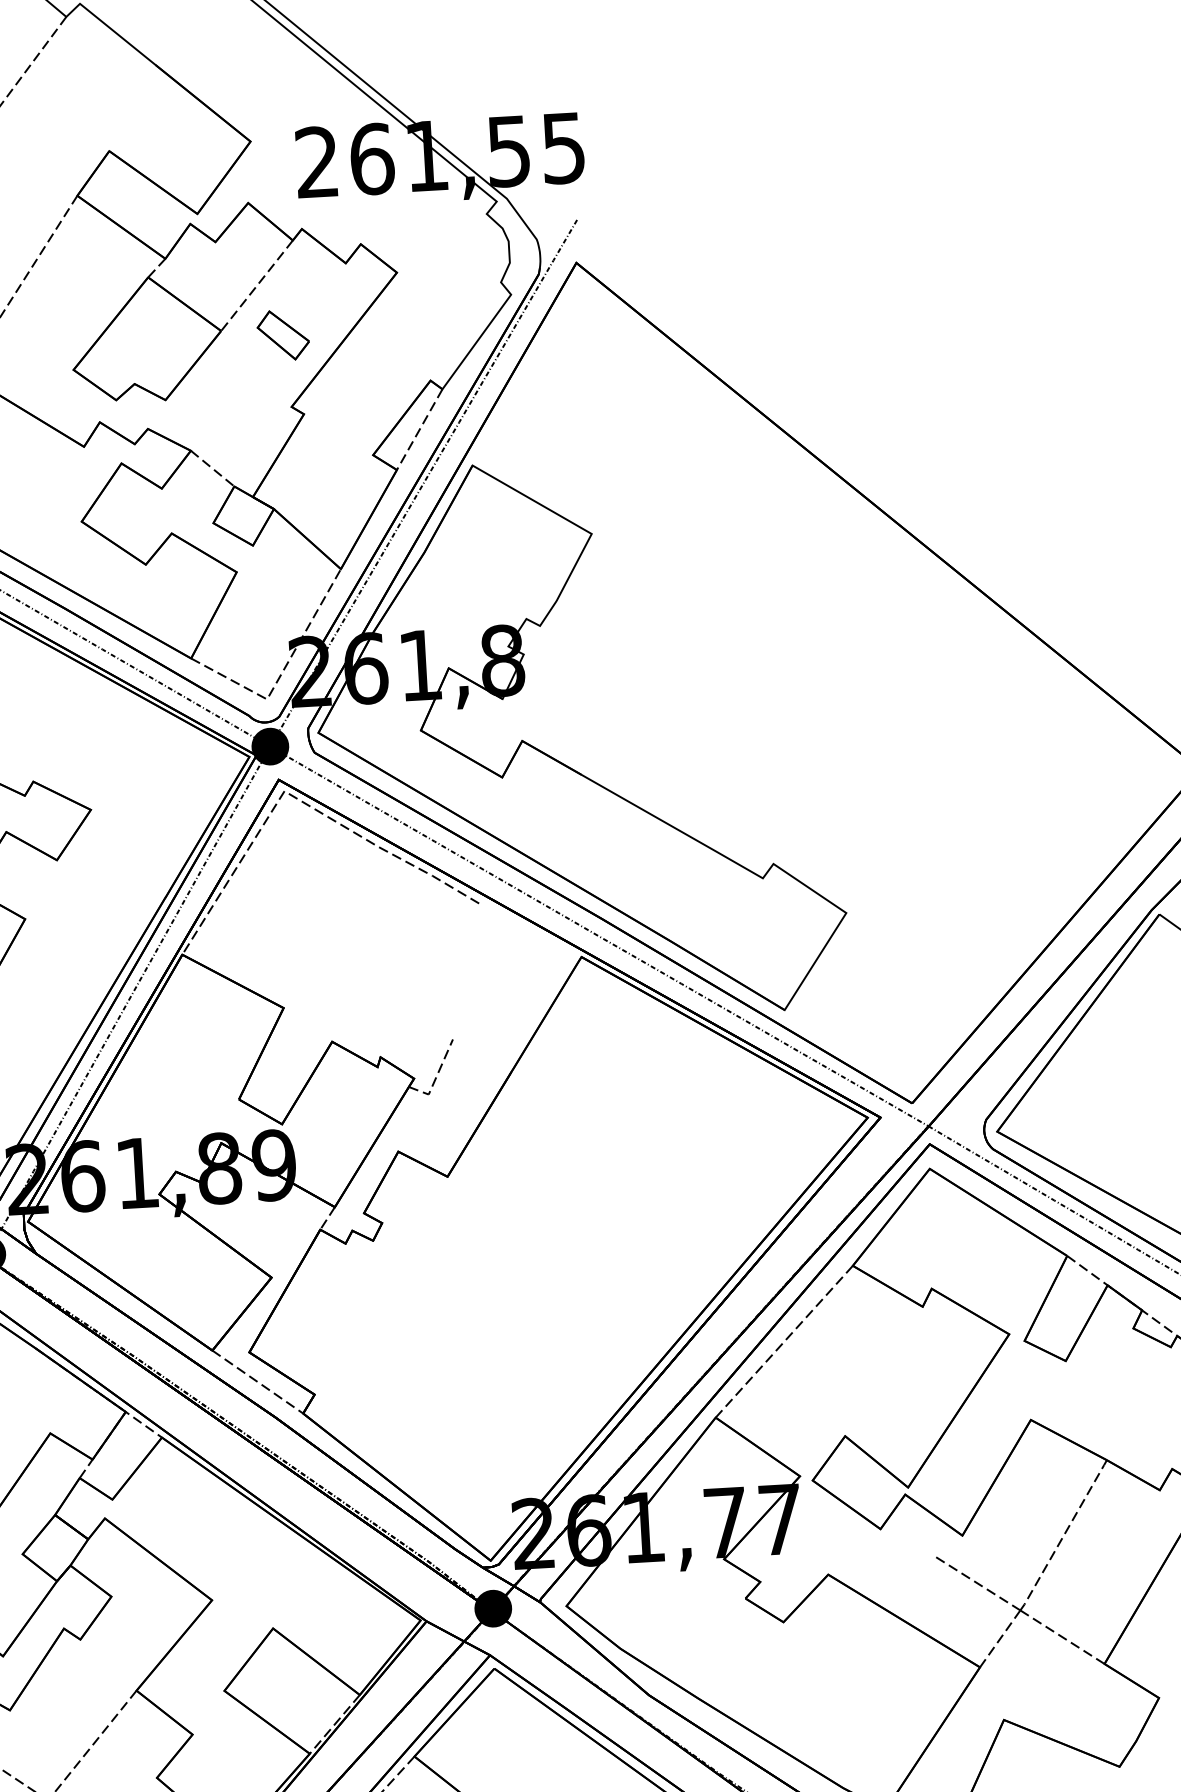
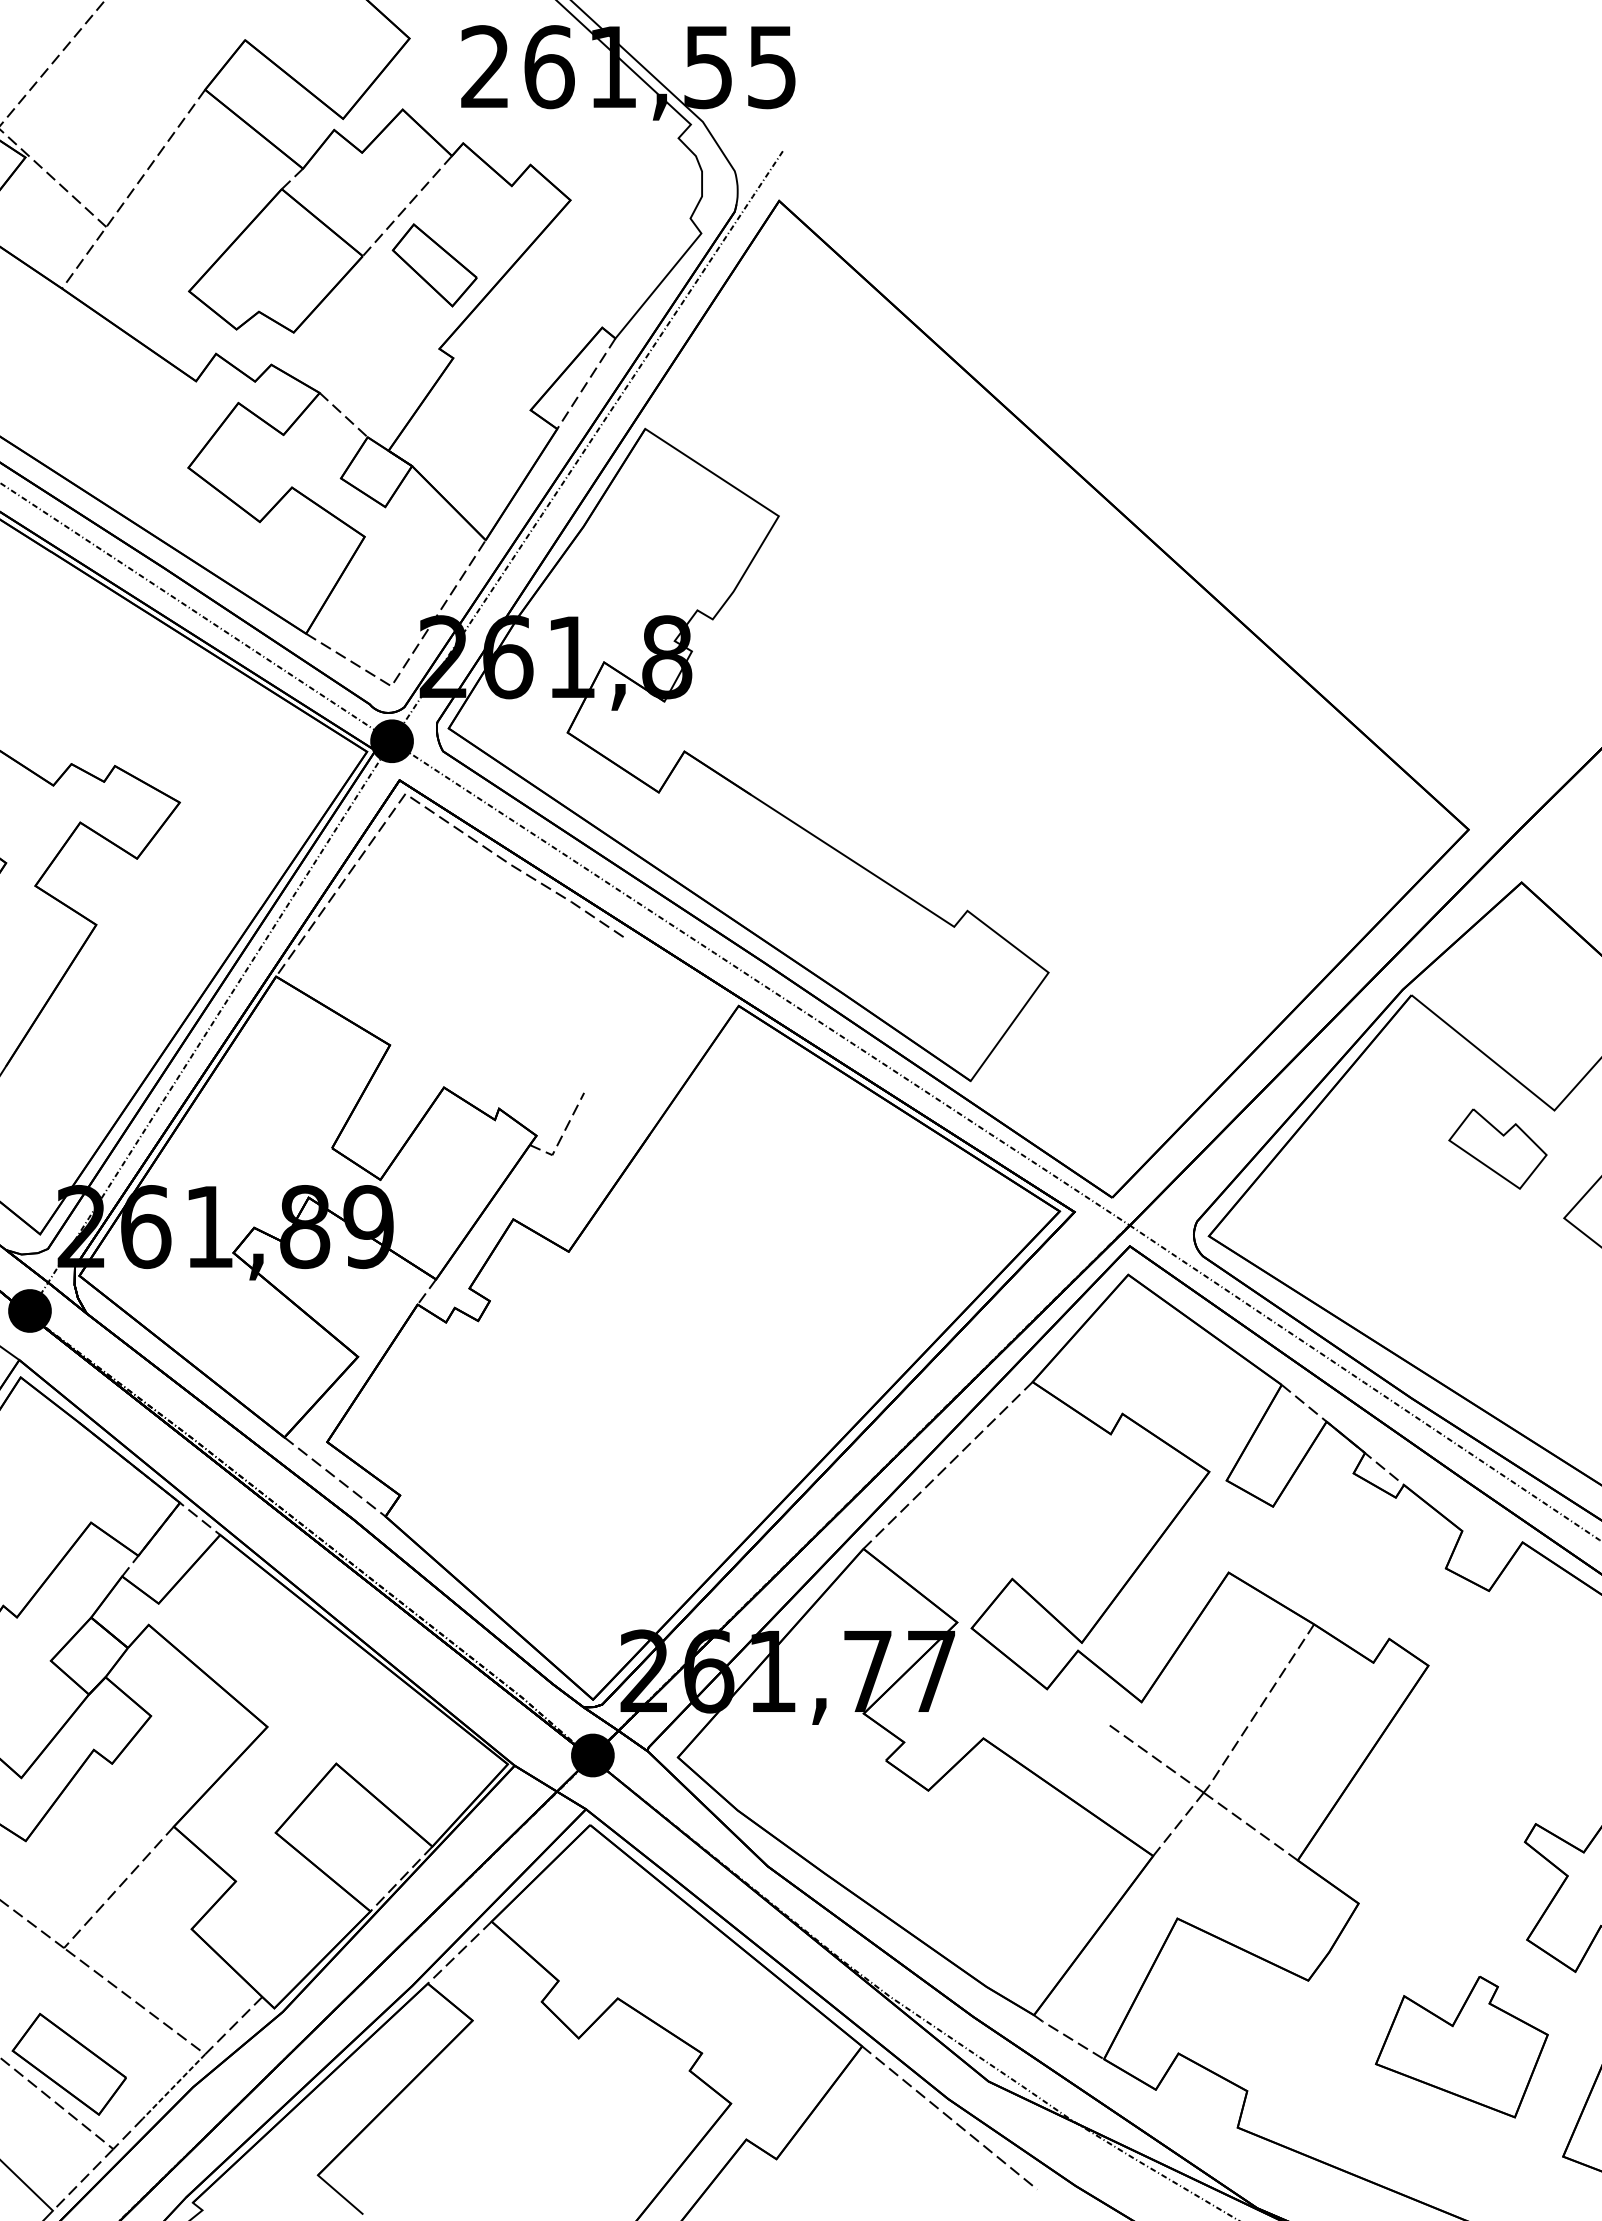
part: (283, 335) -> (434, 265), size x1.43

